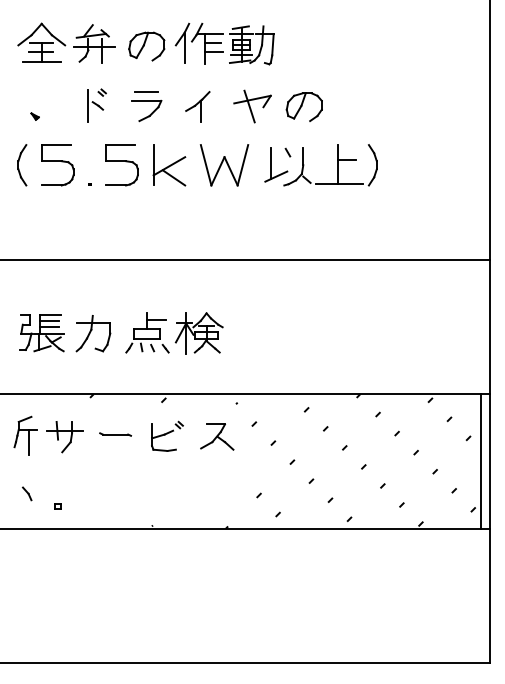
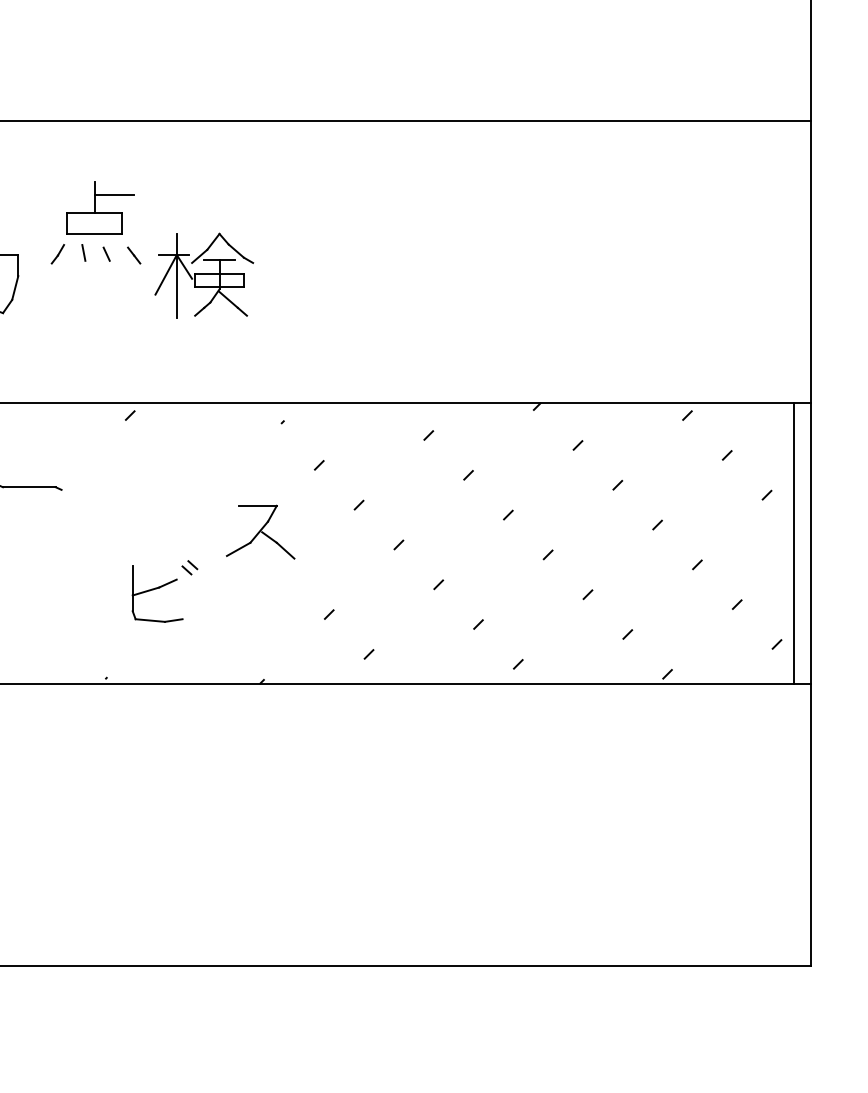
part: (147, 332) -> (96, 221), moved
part: (167, 435) -> (165, 589), moved
part: (217, 436) -> (261, 530), moved

